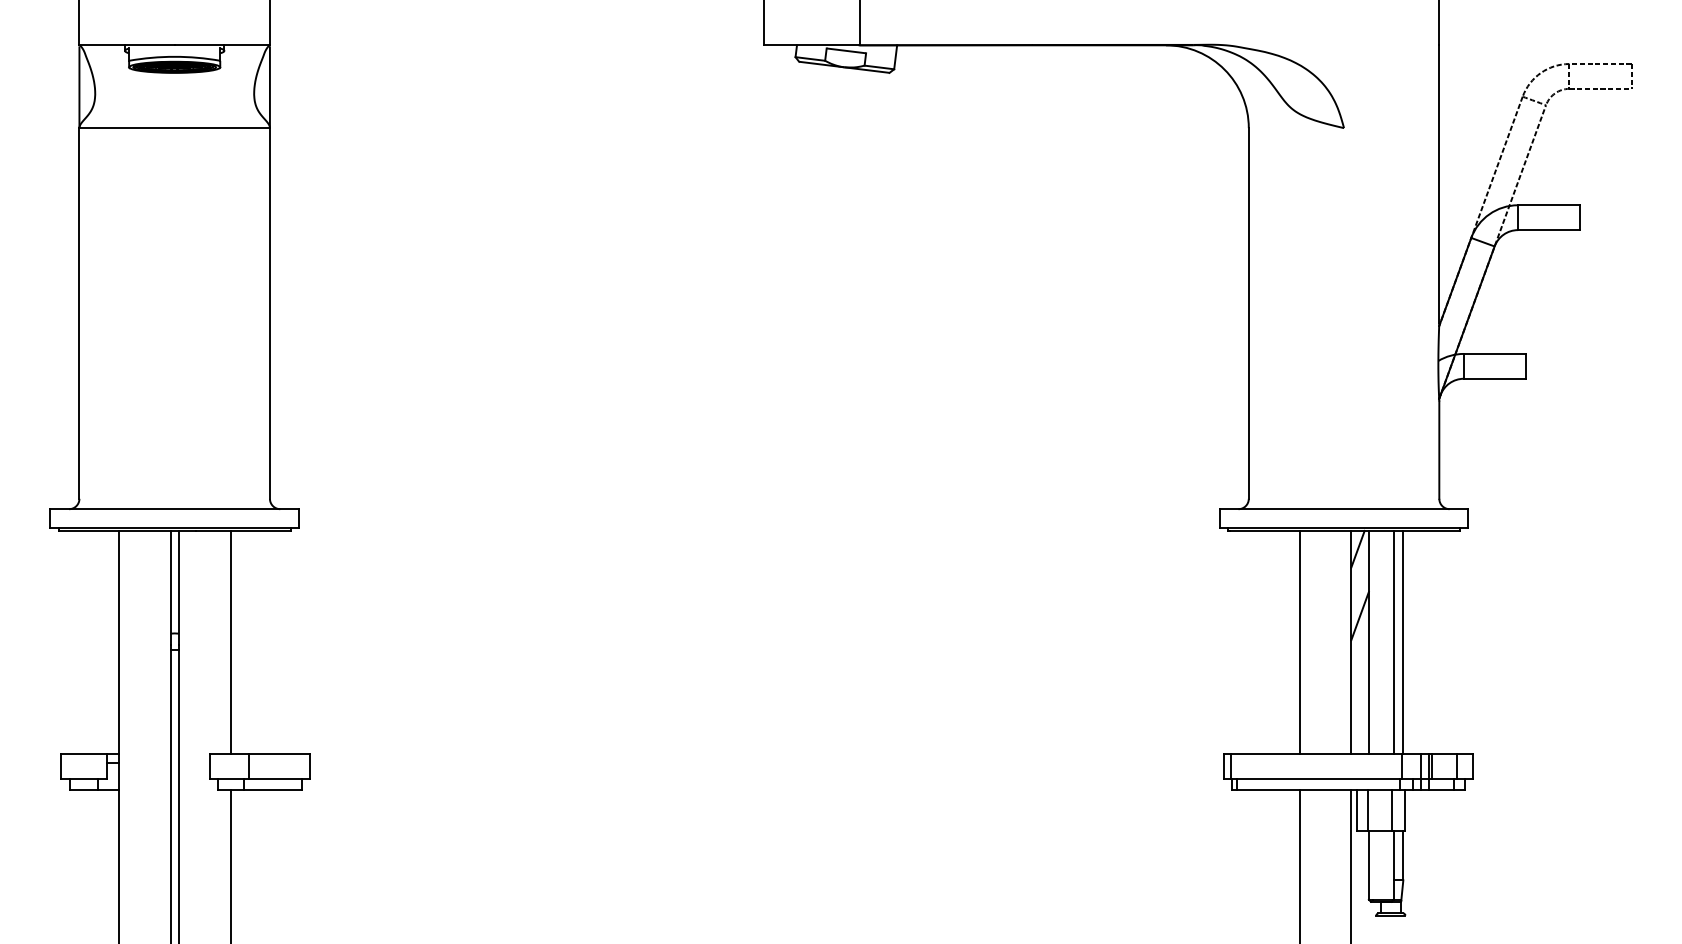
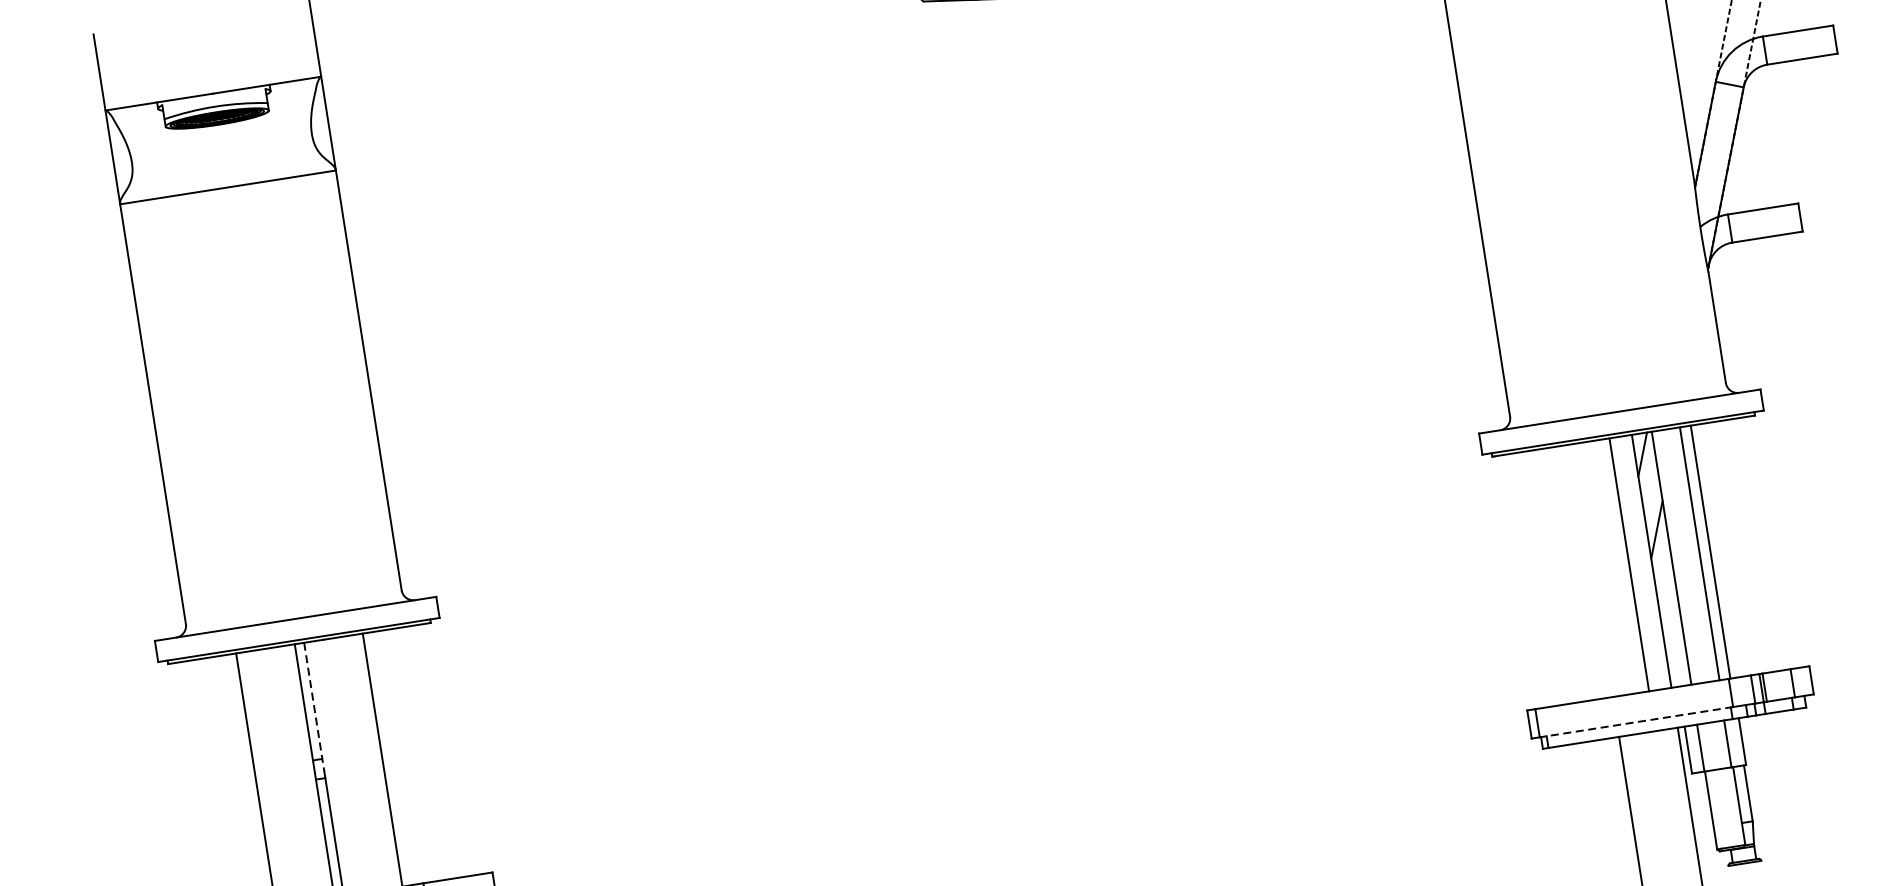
line: (178, 587) -> (313, 706), solid -> dashed
line: (1299, 642) -> (1629, 564), moved
line: (1315, 779) -> (1635, 722), solid -> dashed

